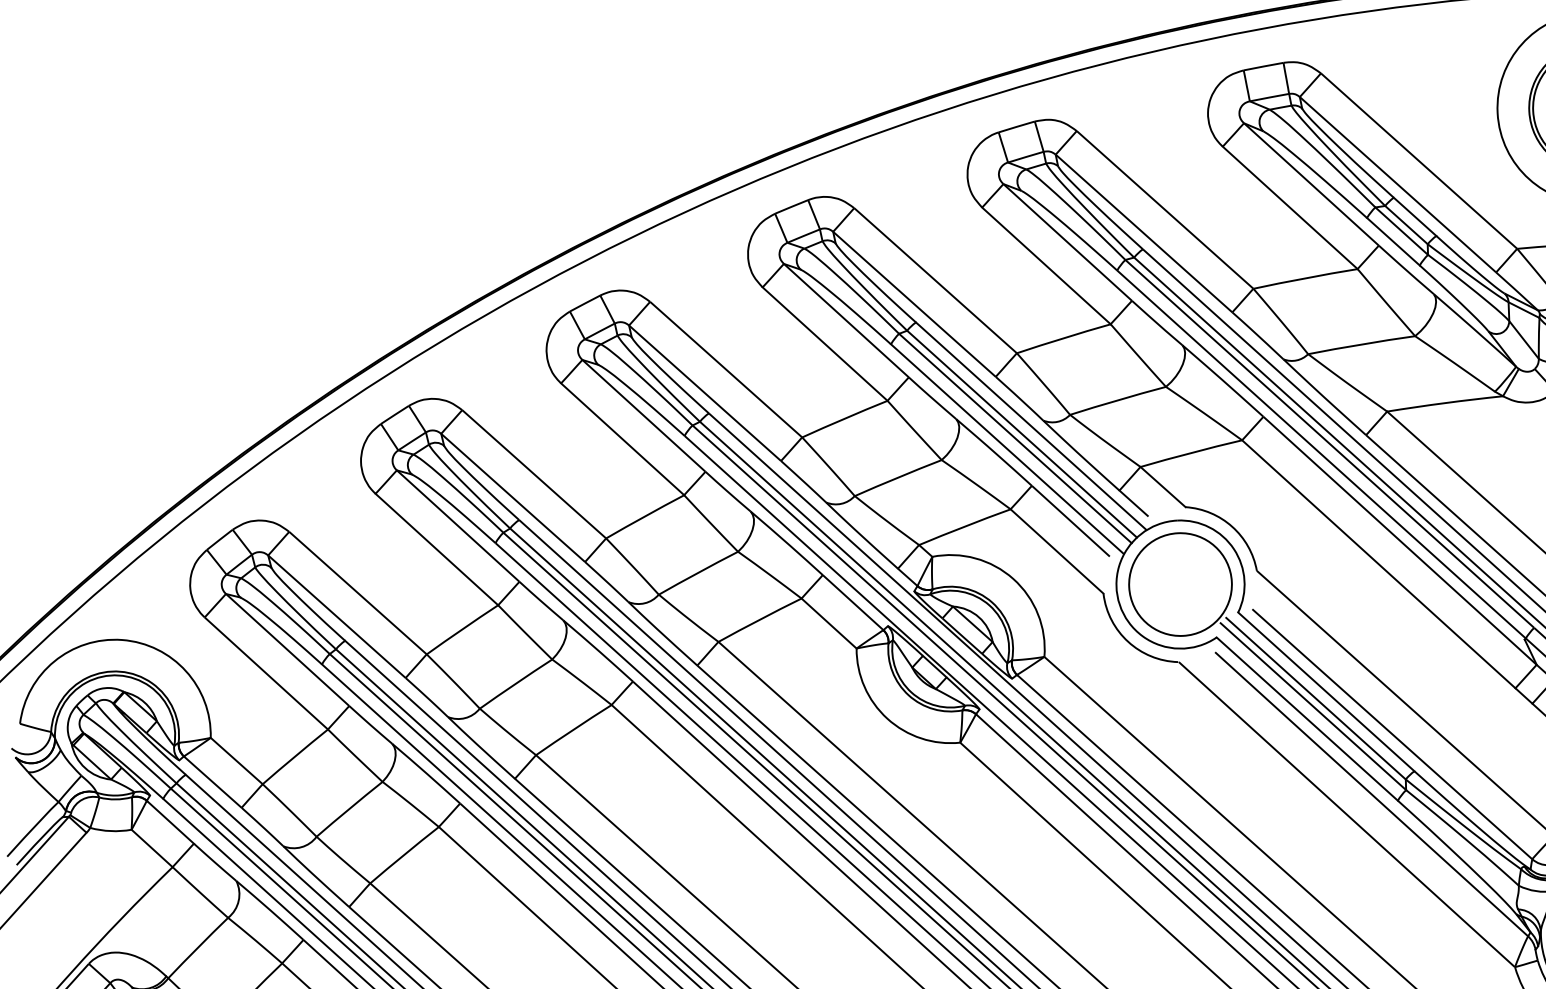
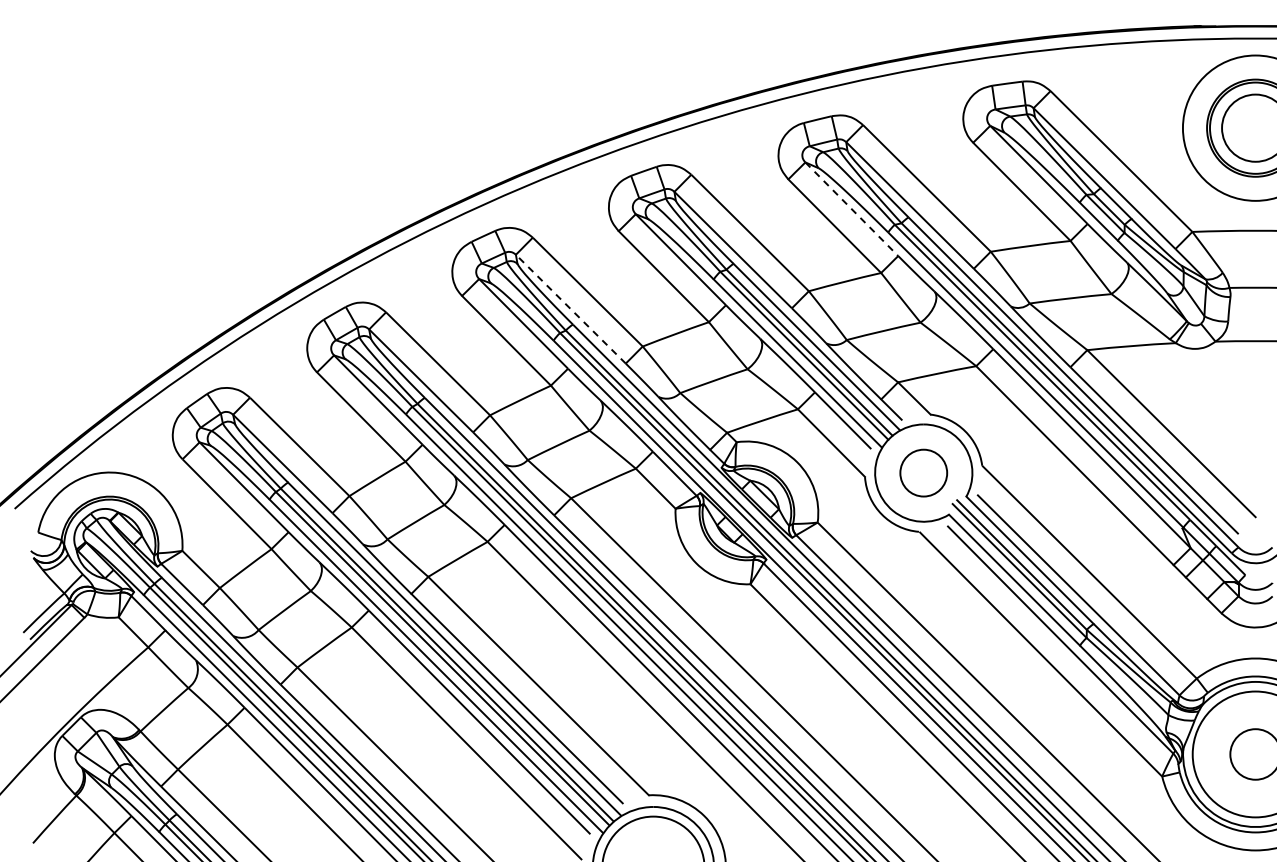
line: (1067, 241) -> (851, 208), solid -> dashed
line: (705, 393) -> (571, 309), solid -> dashed
circle: (1180, 585) -> (923, 473), size x0.6

